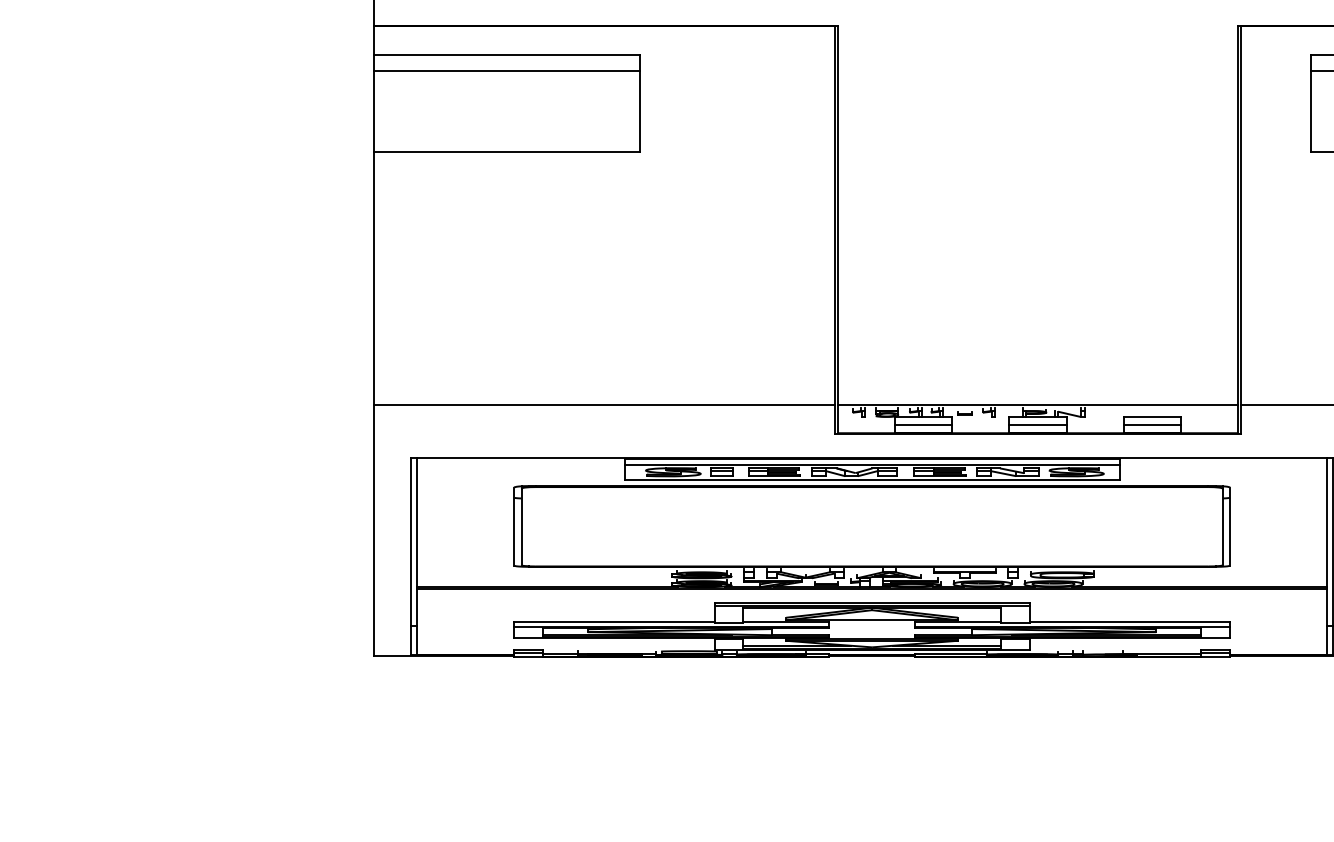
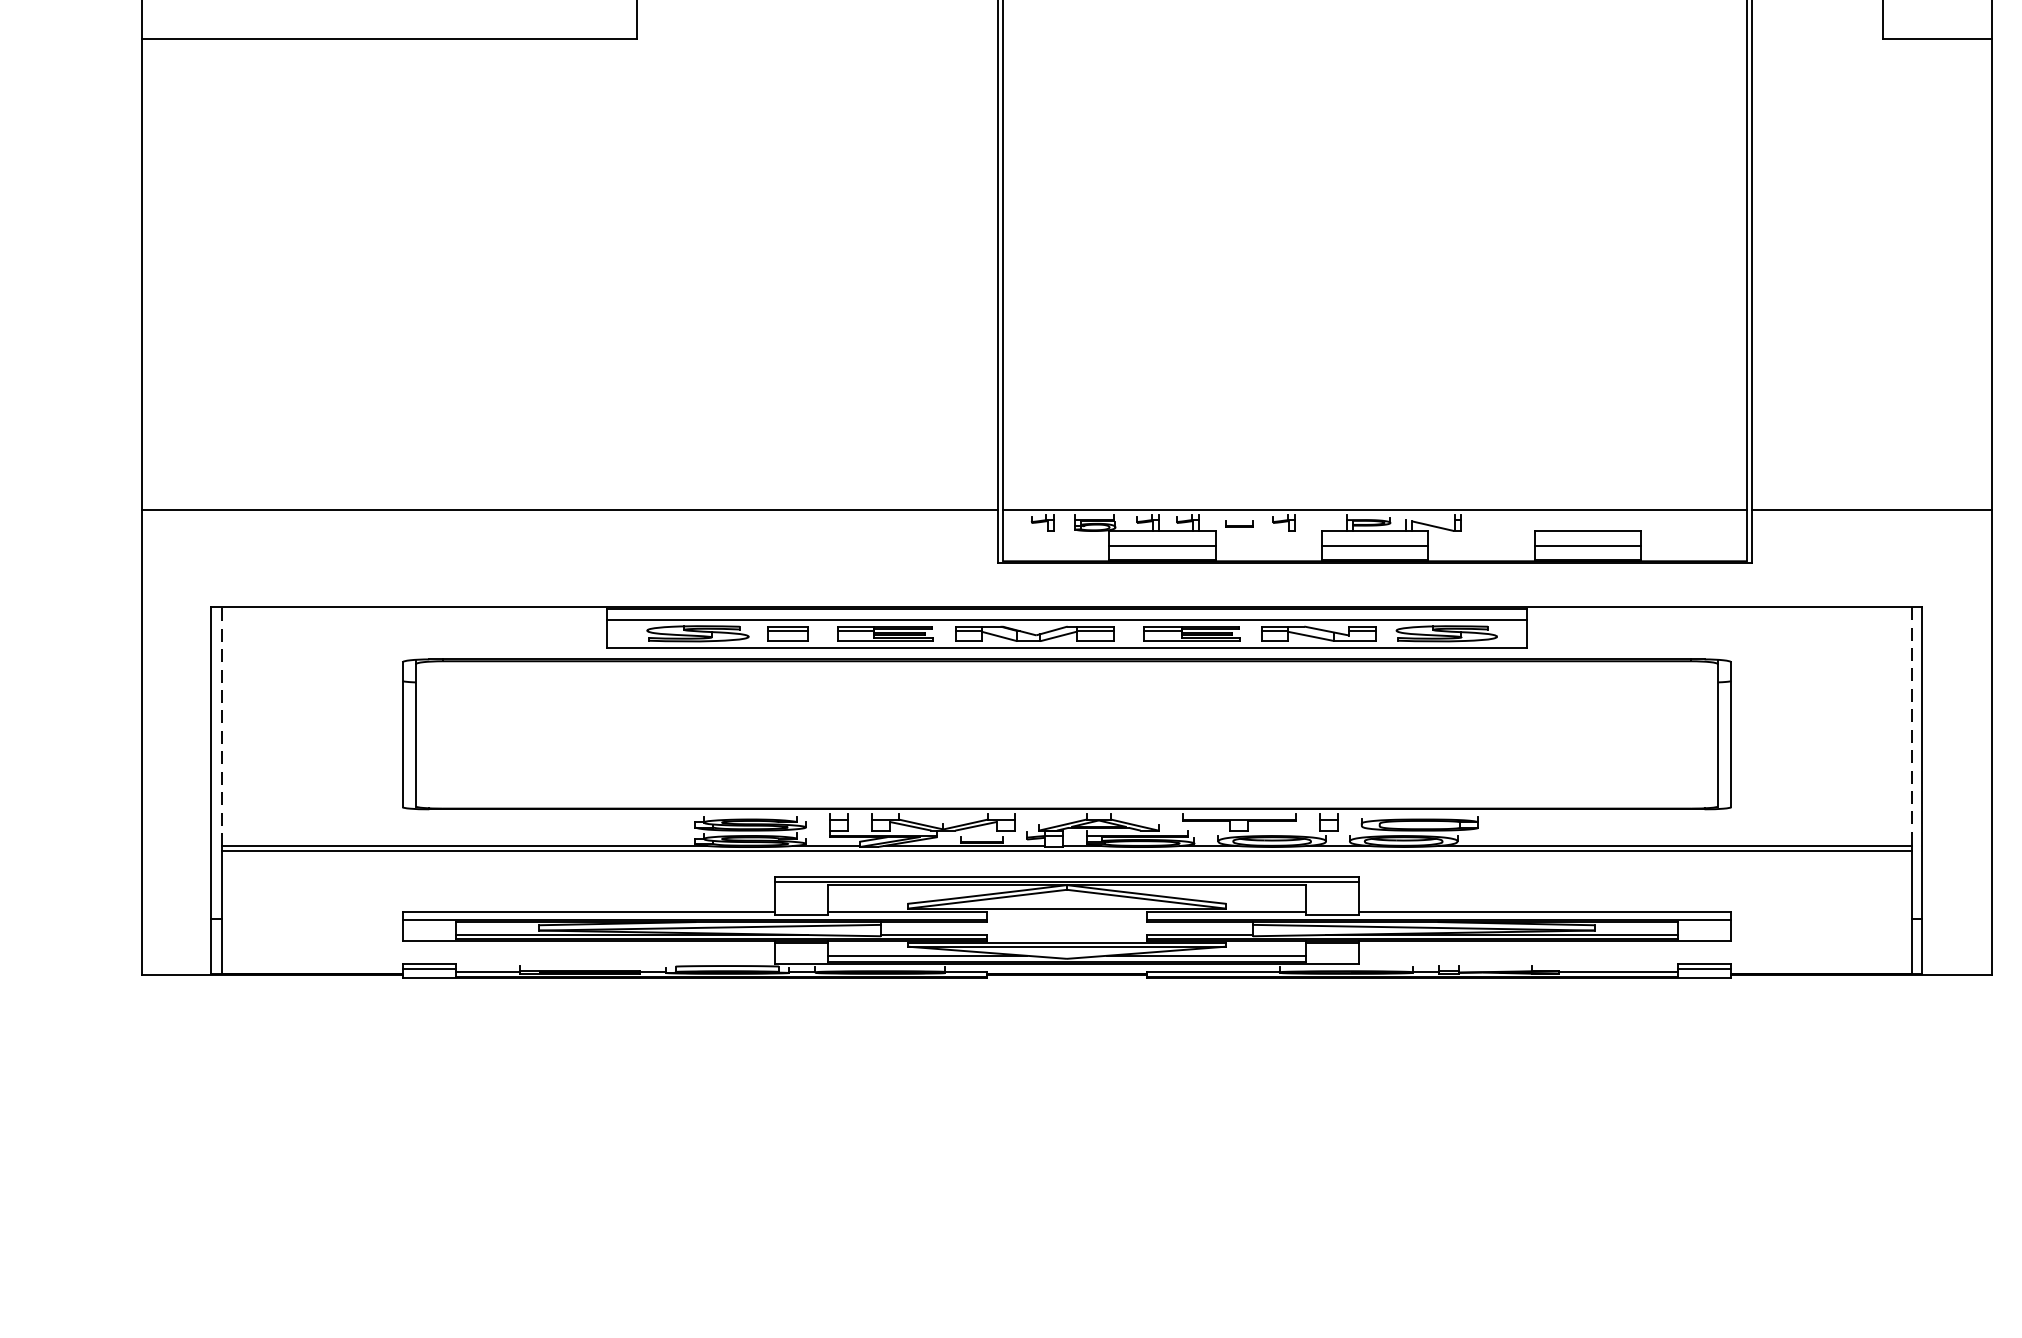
line: (417, 521) -> (222, 725), solid -> dashed
line: (1327, 522) -> (1912, 727), solid -> dashed

